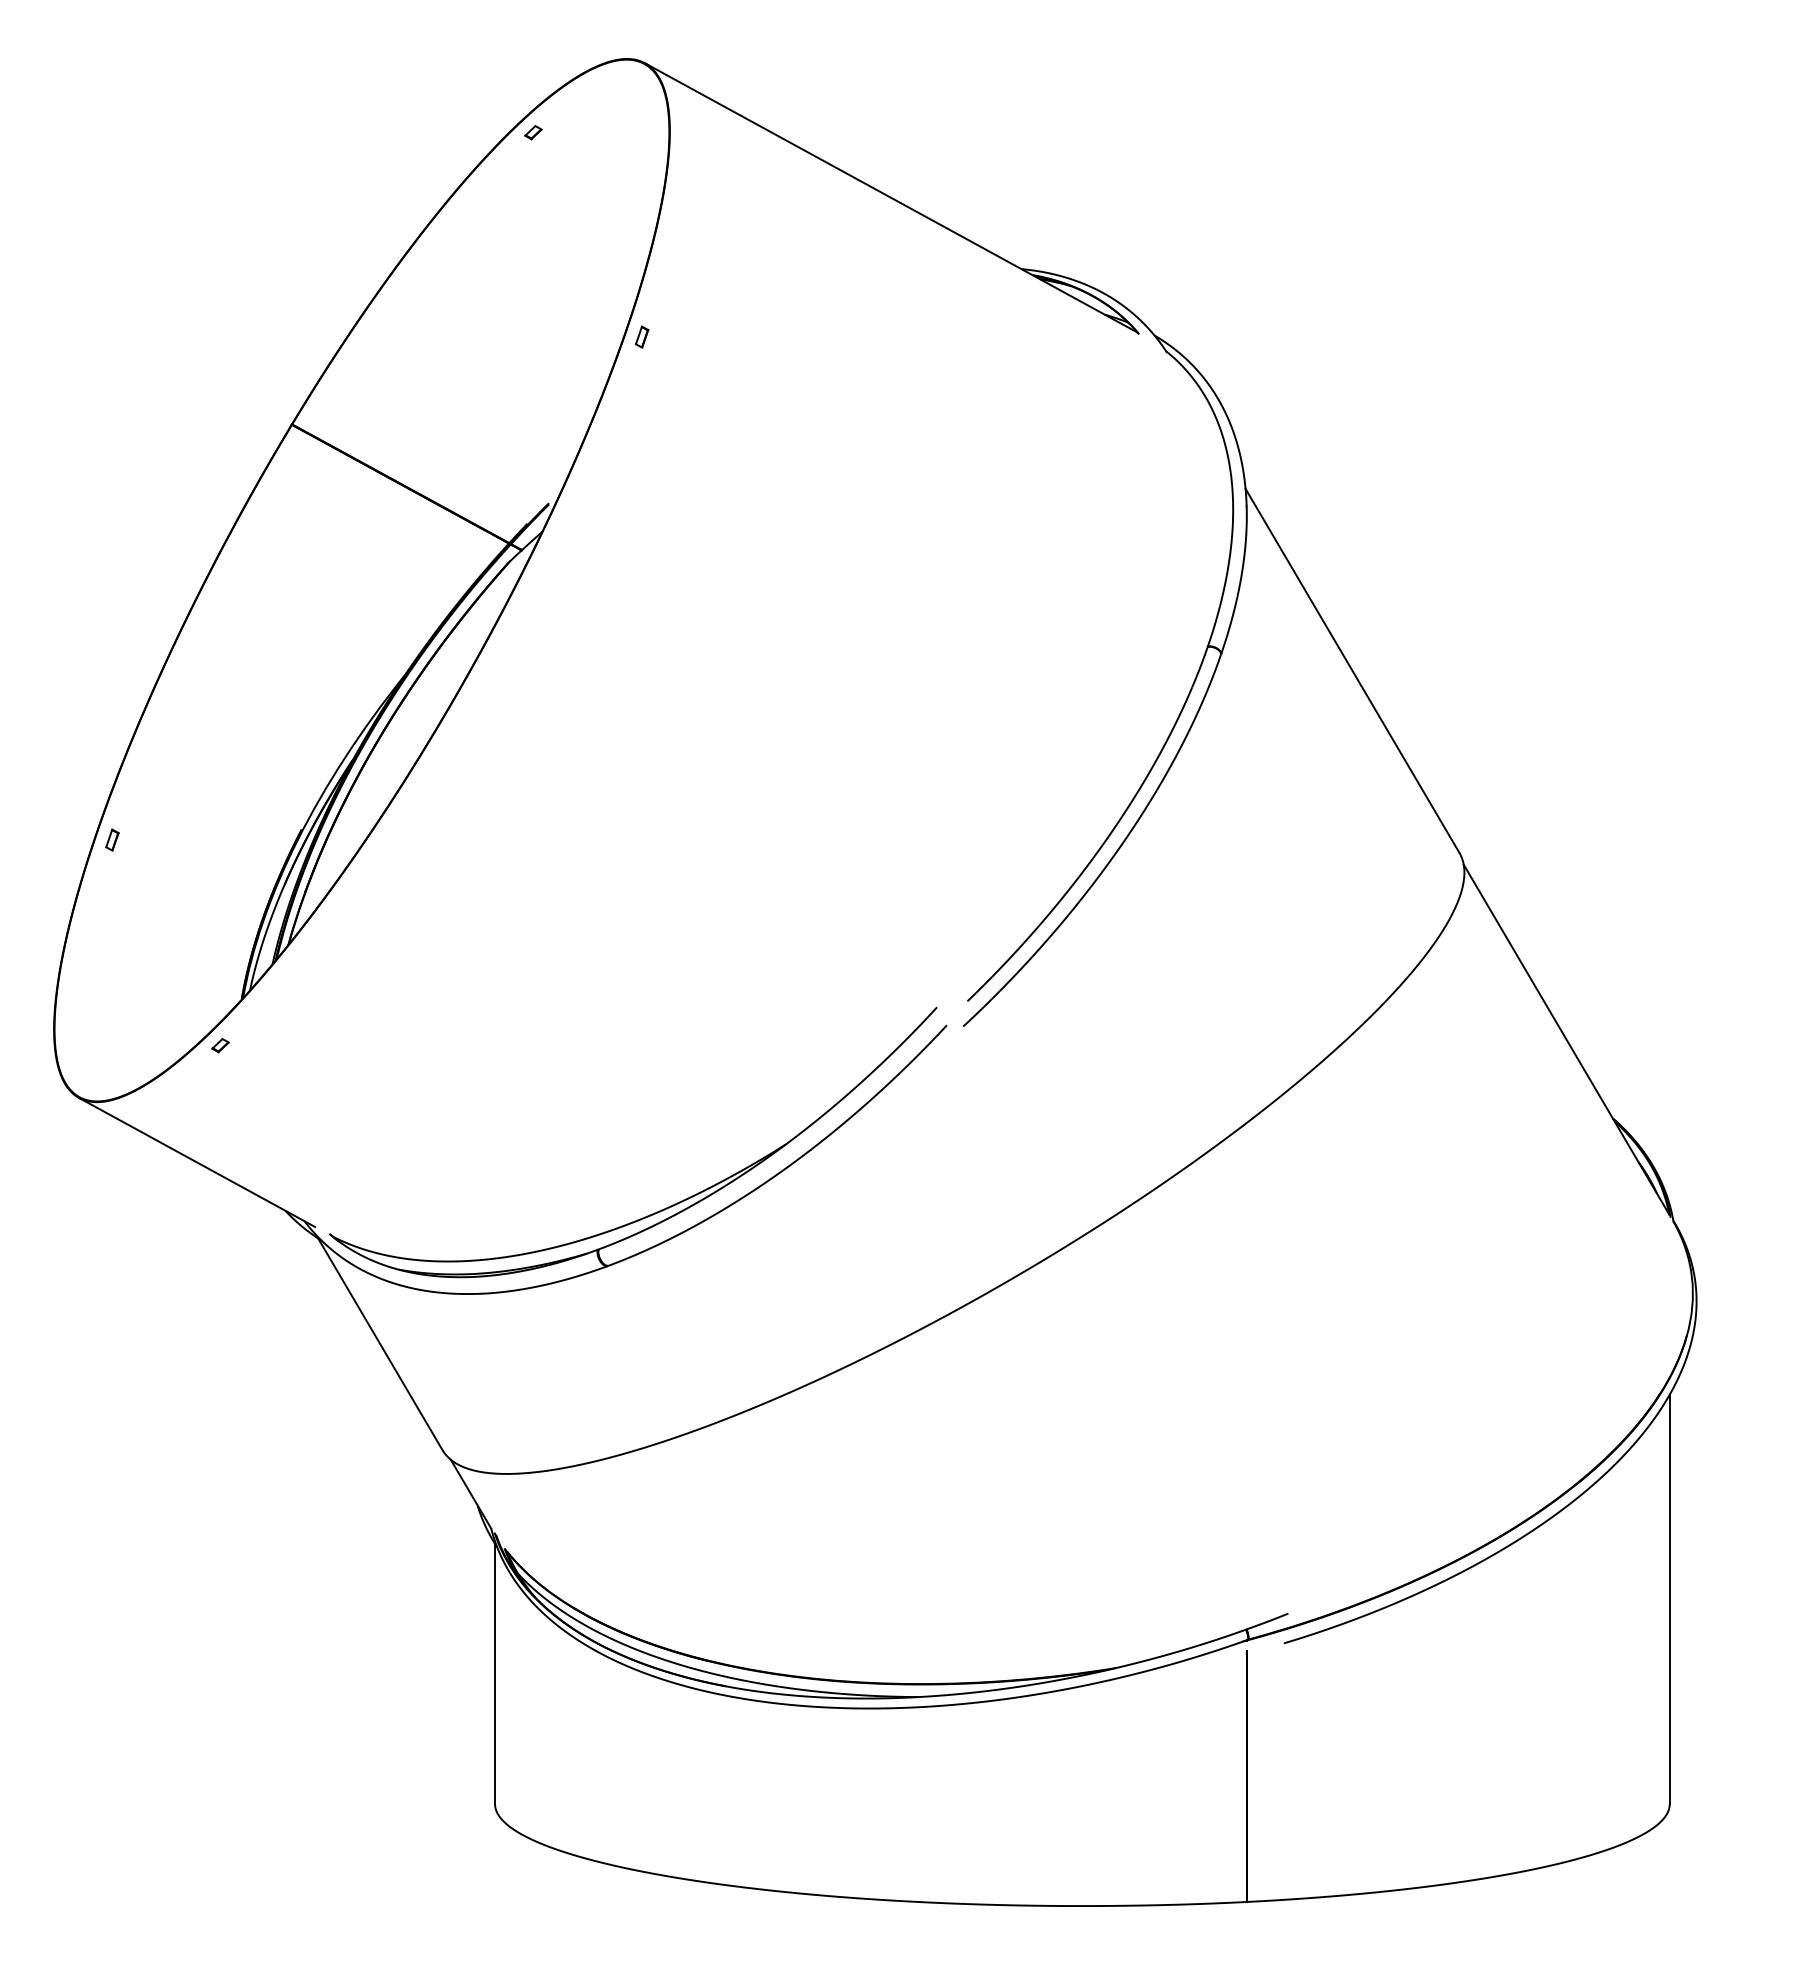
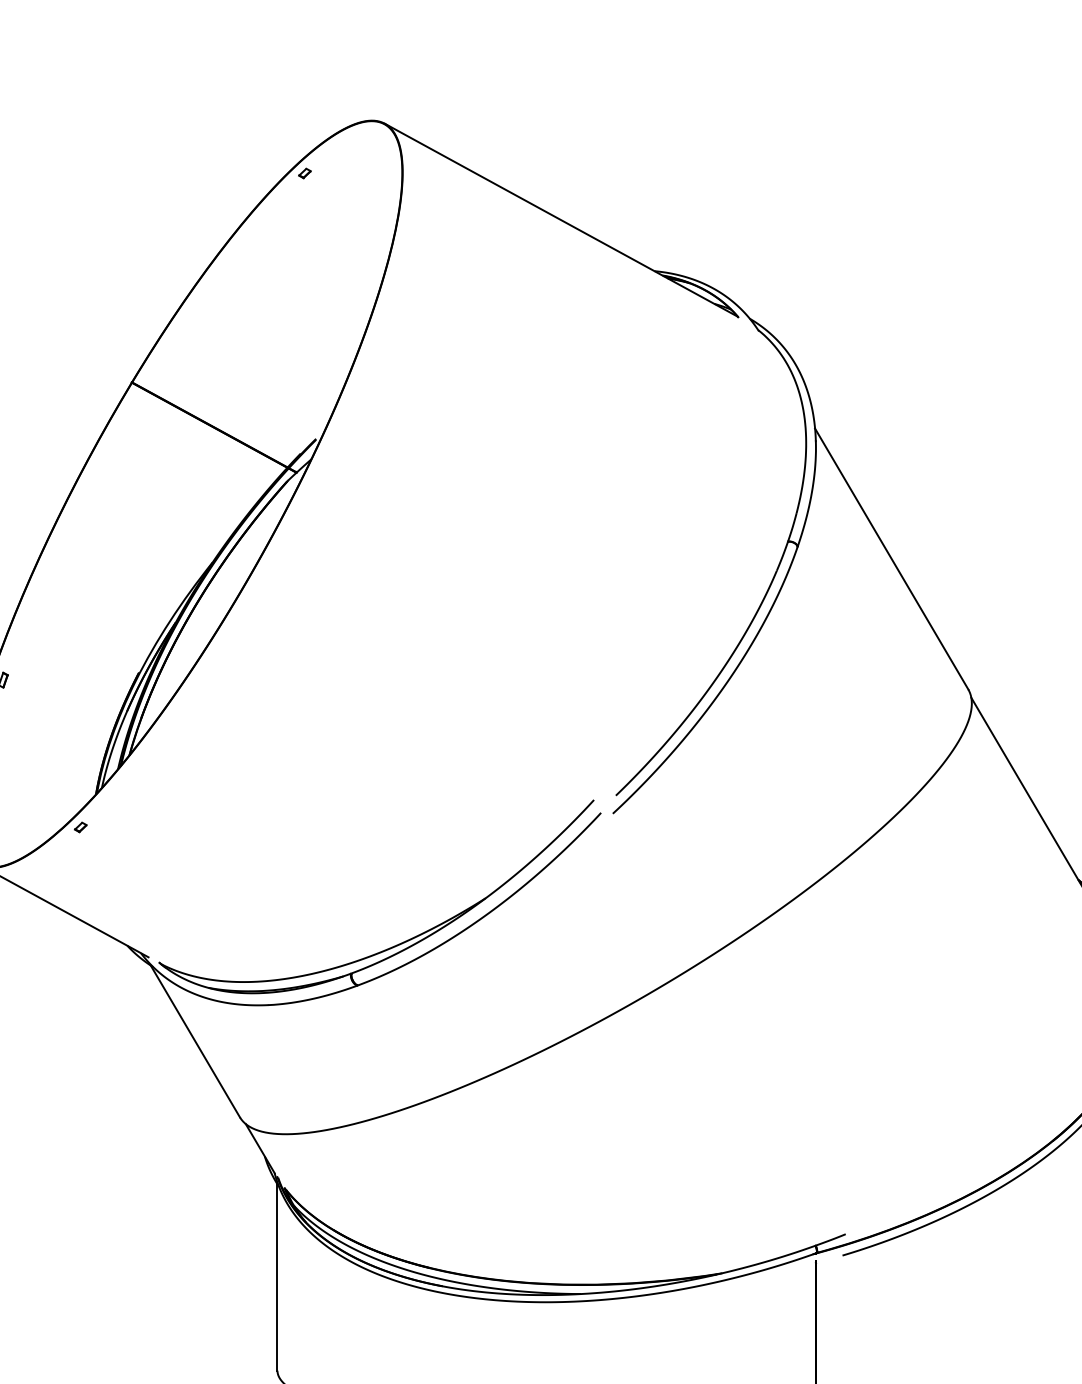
part: (641, 336) -> (382, 319), removed

